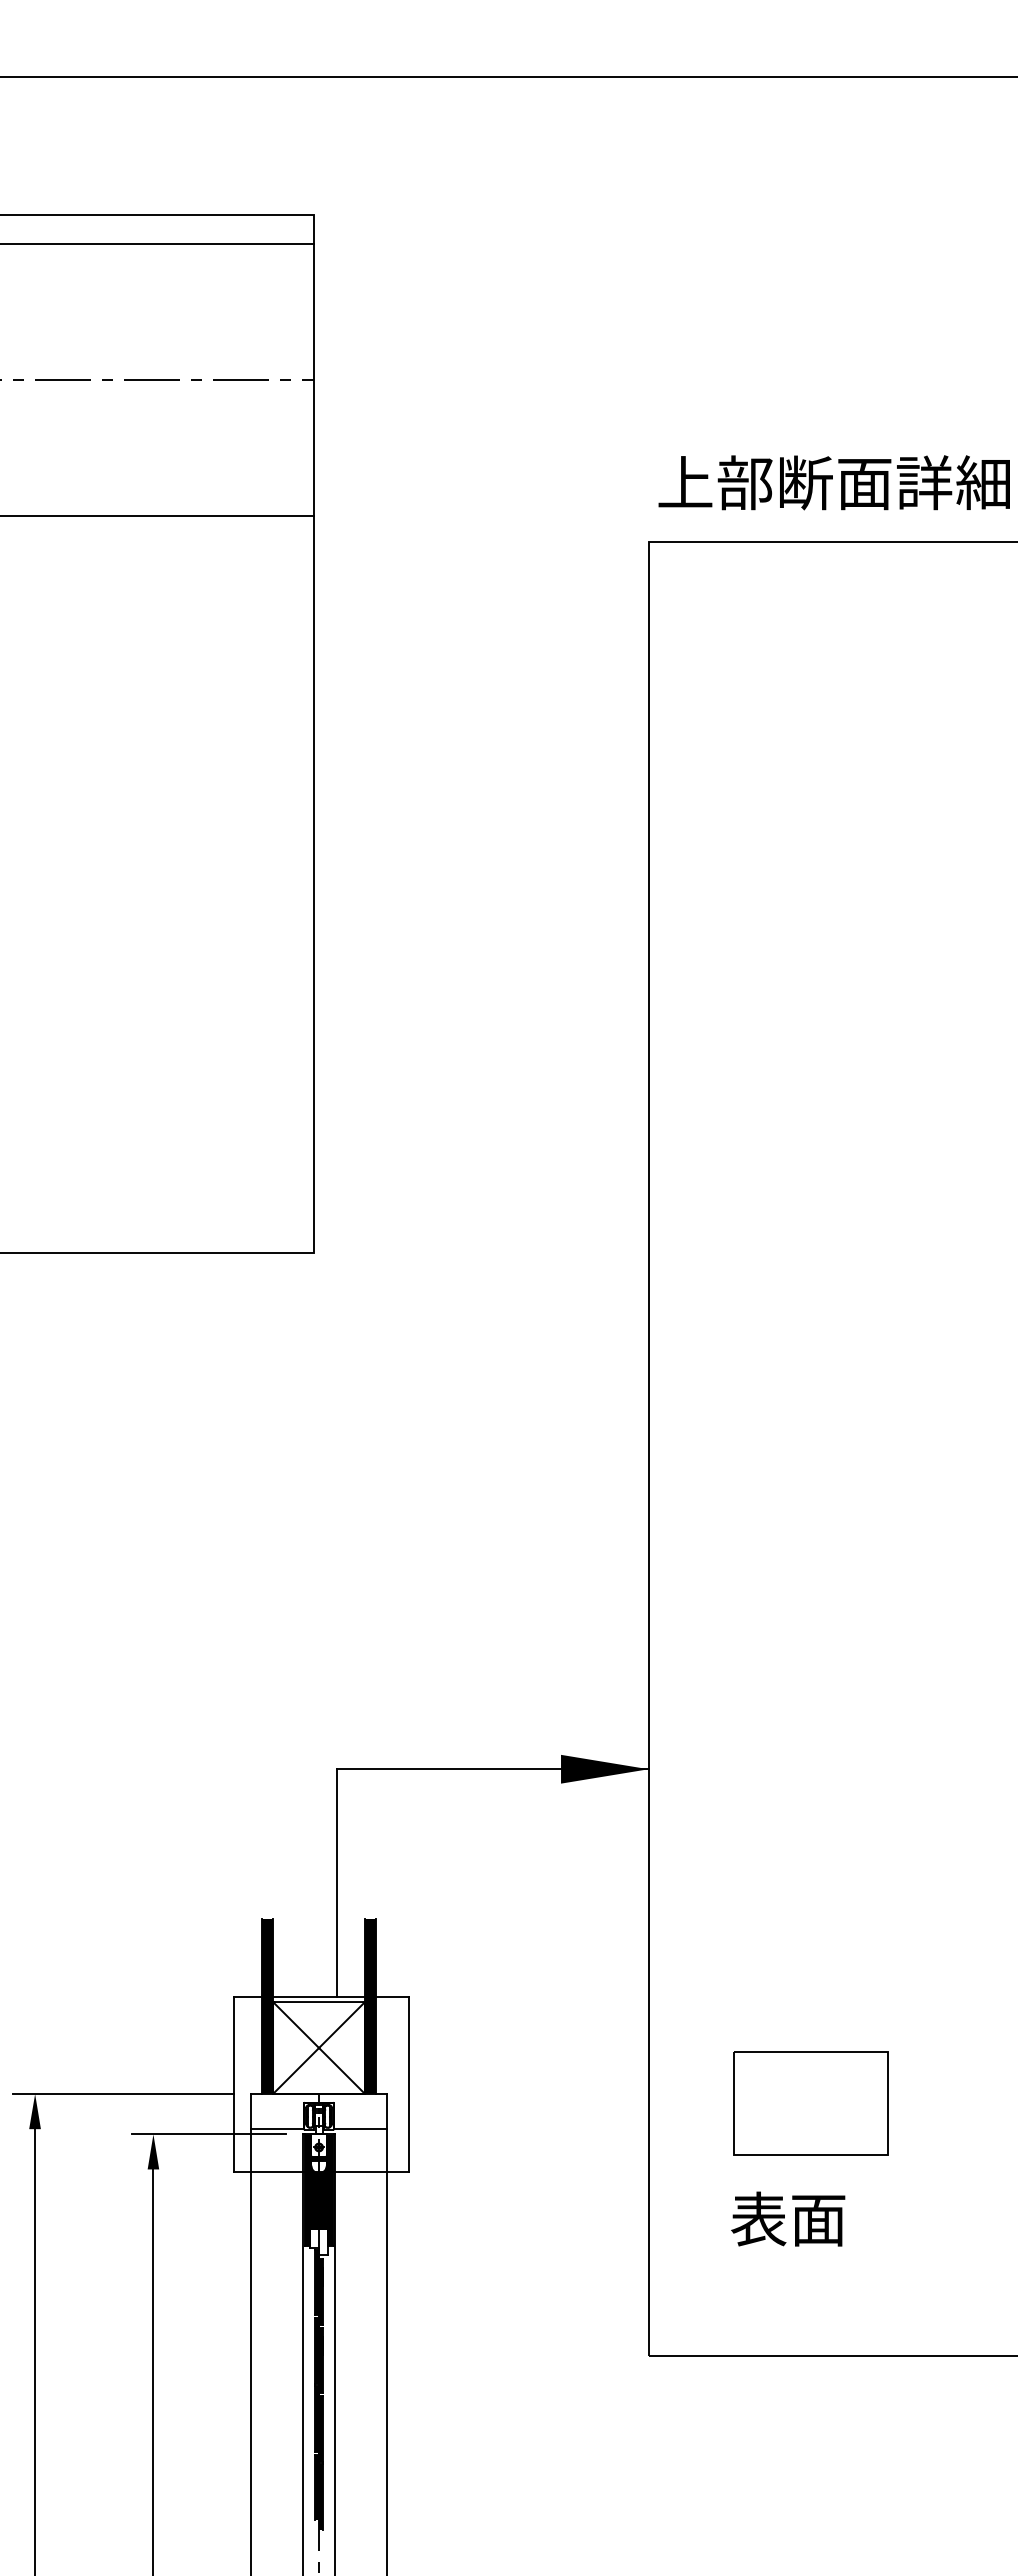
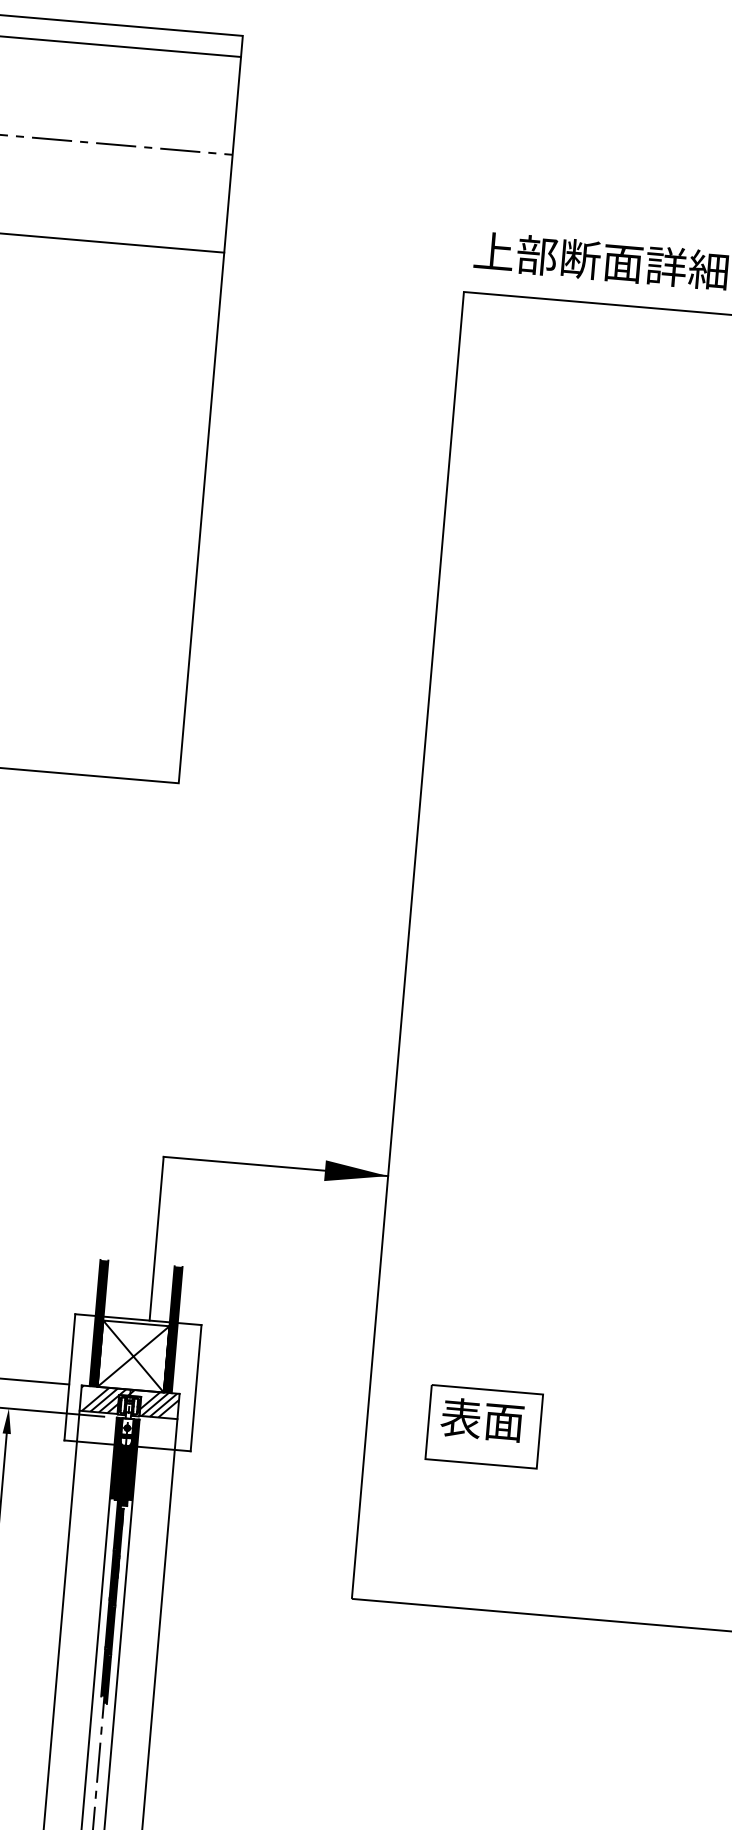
hatch: (318, 2111) -> (129, 1402), added
text: (788, 2218) -> (482, 1419), moved
fill: (318, 2241) -> (121, 1495), added

